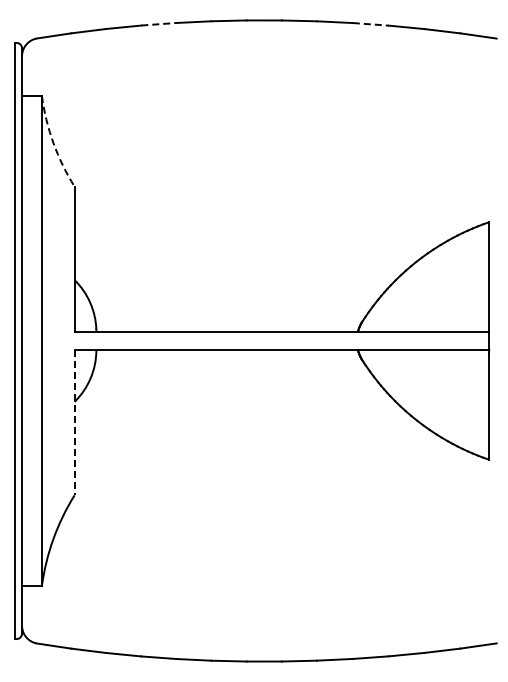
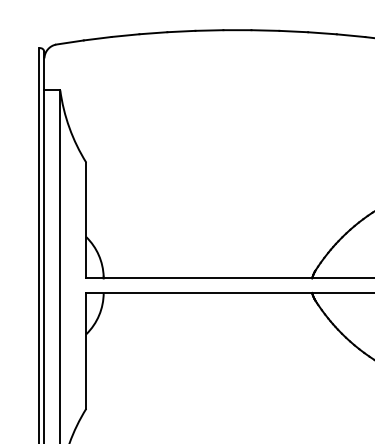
line: (158, 24) -> (153, 33), dashed -> solid
line: (371, 24) -> (322, 33), dashed -> solid
arc: (53, 143) -> (69, 128), dashed -> solid
line: (74, 422) -> (86, 350), dashed -> solid

